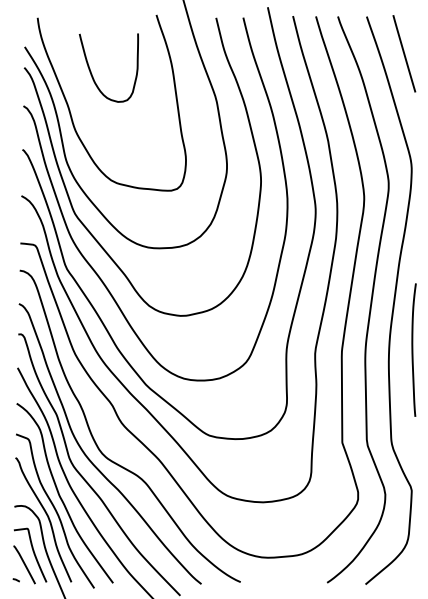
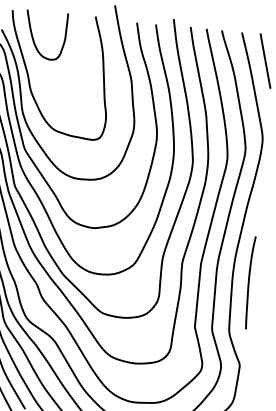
curve: (91, 71) -> (33, 36), moved
curve: (413, 349) -> (249, 282), moved

